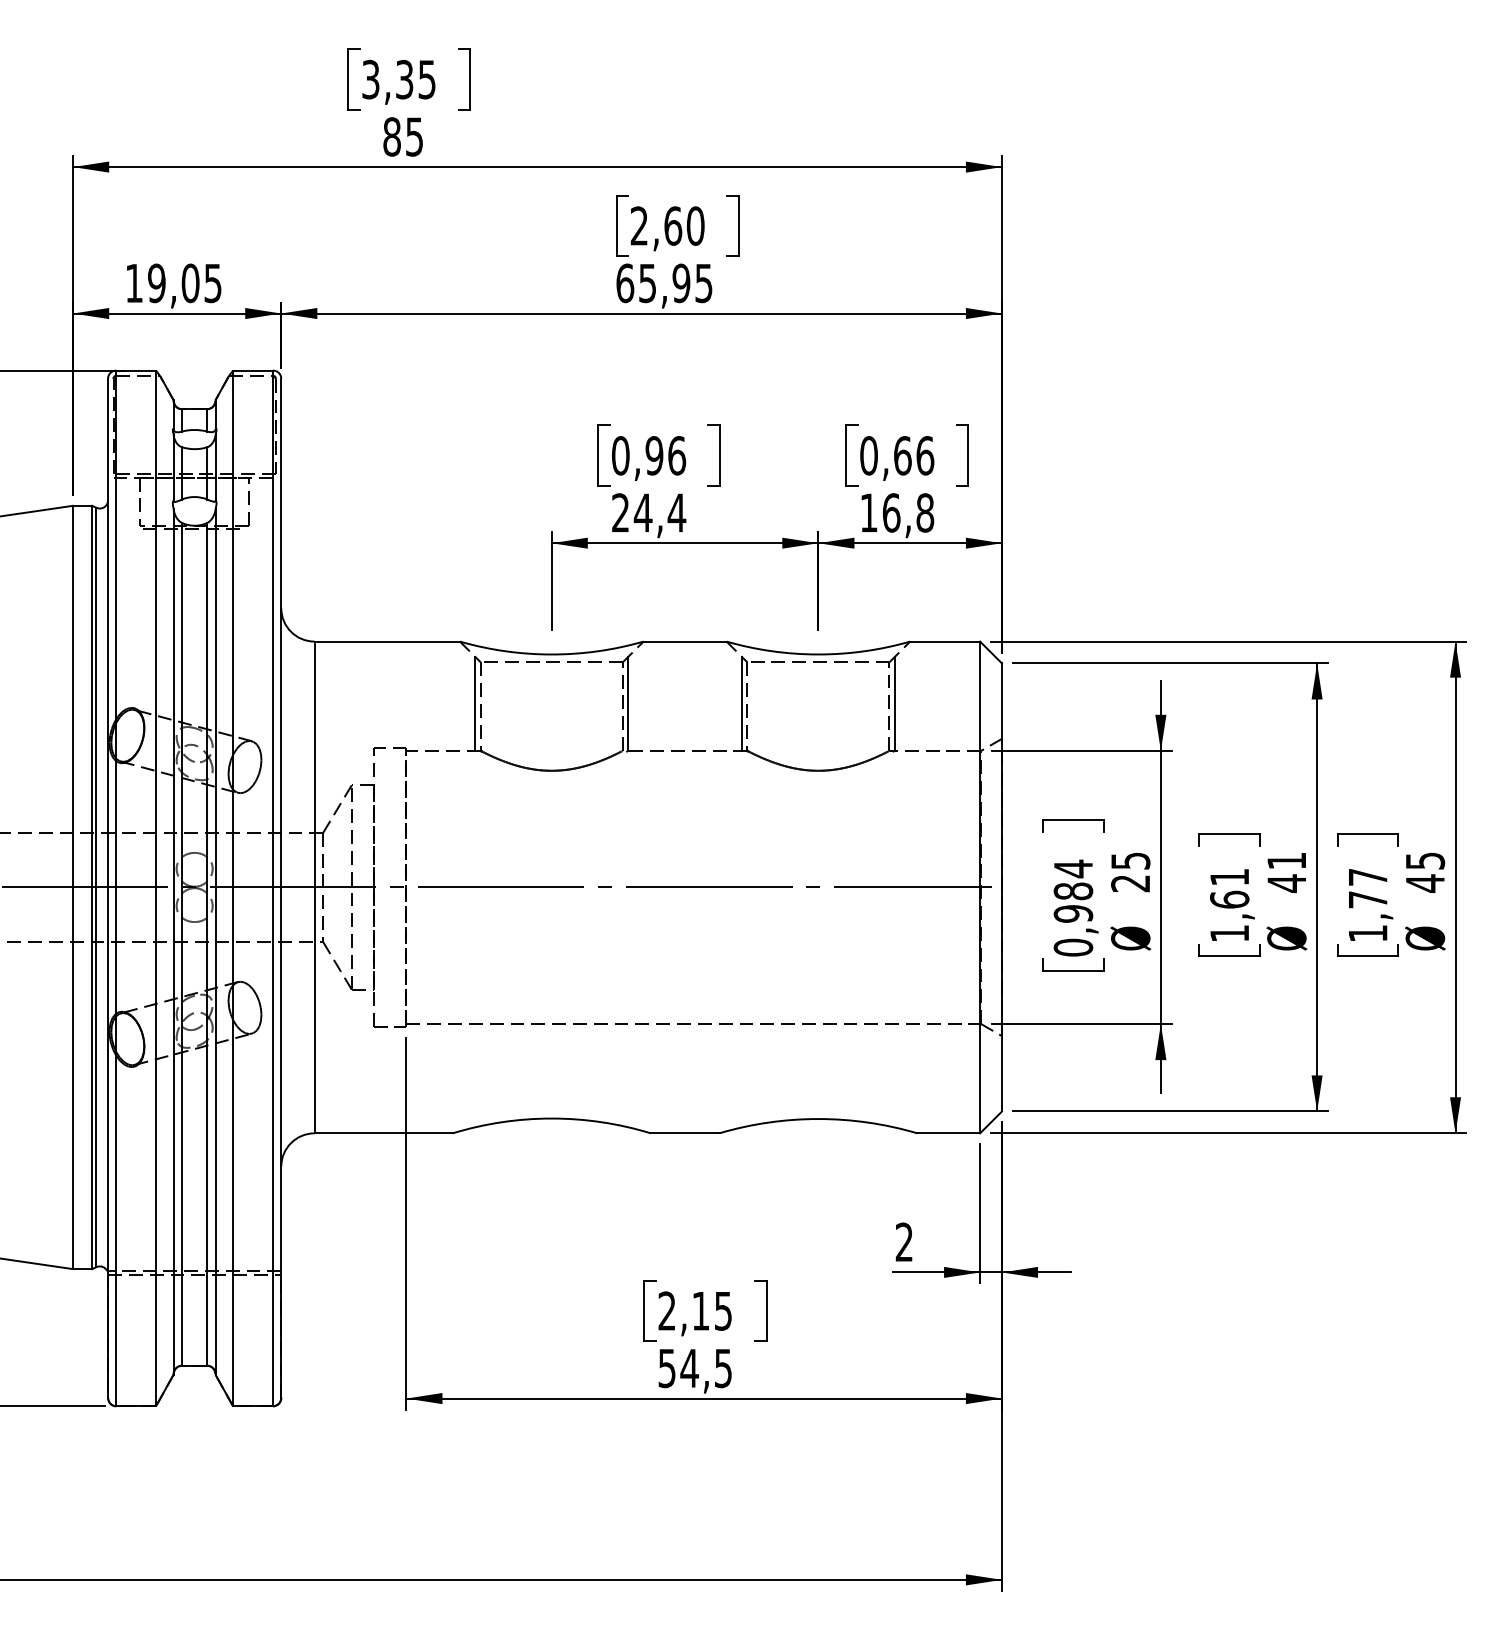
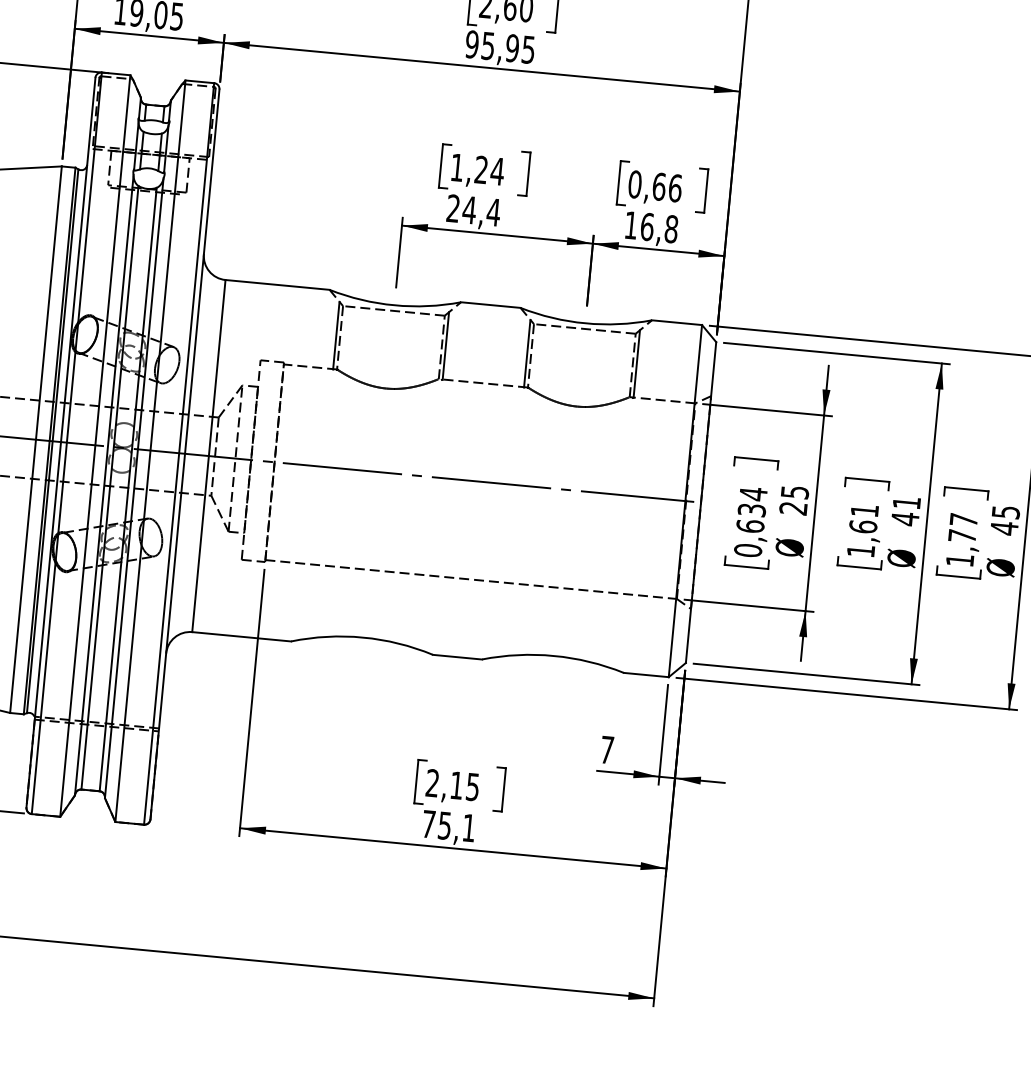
text: (625, 283) -> (472, 44), 65,95 -> 95,95
text: (649, 455) -> (477, 169), 0,96 -> 1,24
text: (1073, 902) -> (751, 518), 0,984 -> 0,634
text: (903, 1241) -> (606, 749), 2 -> 7
text: (694, 1368) -> (448, 826), 54,5 -> 75,1

